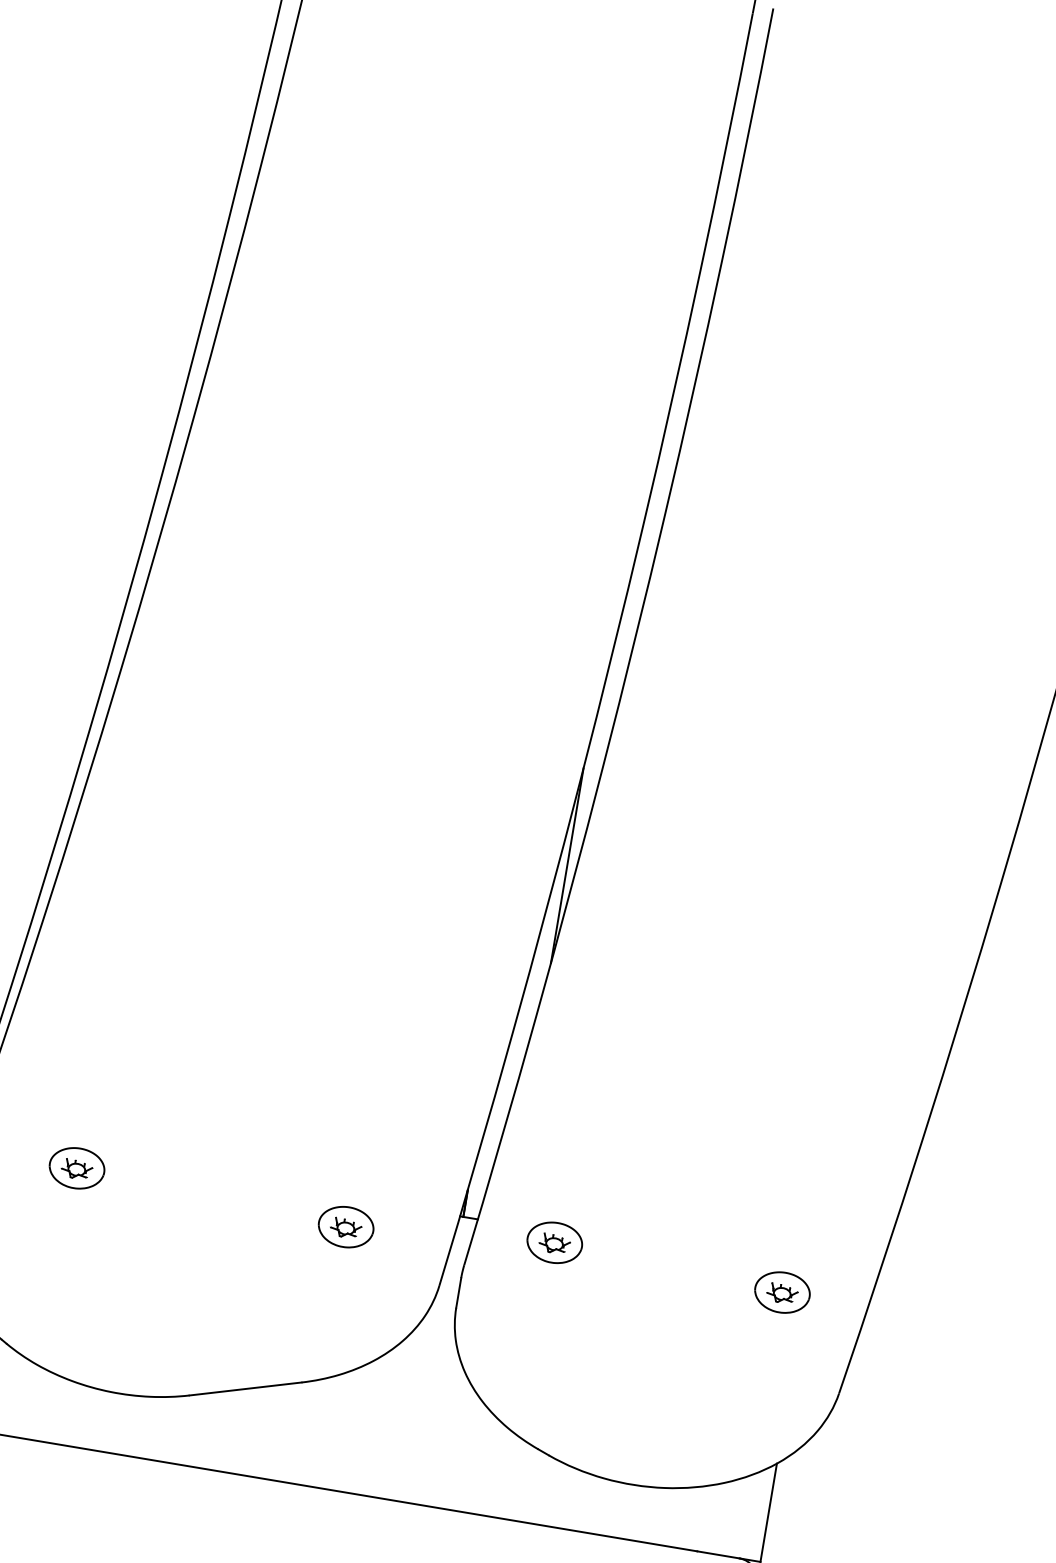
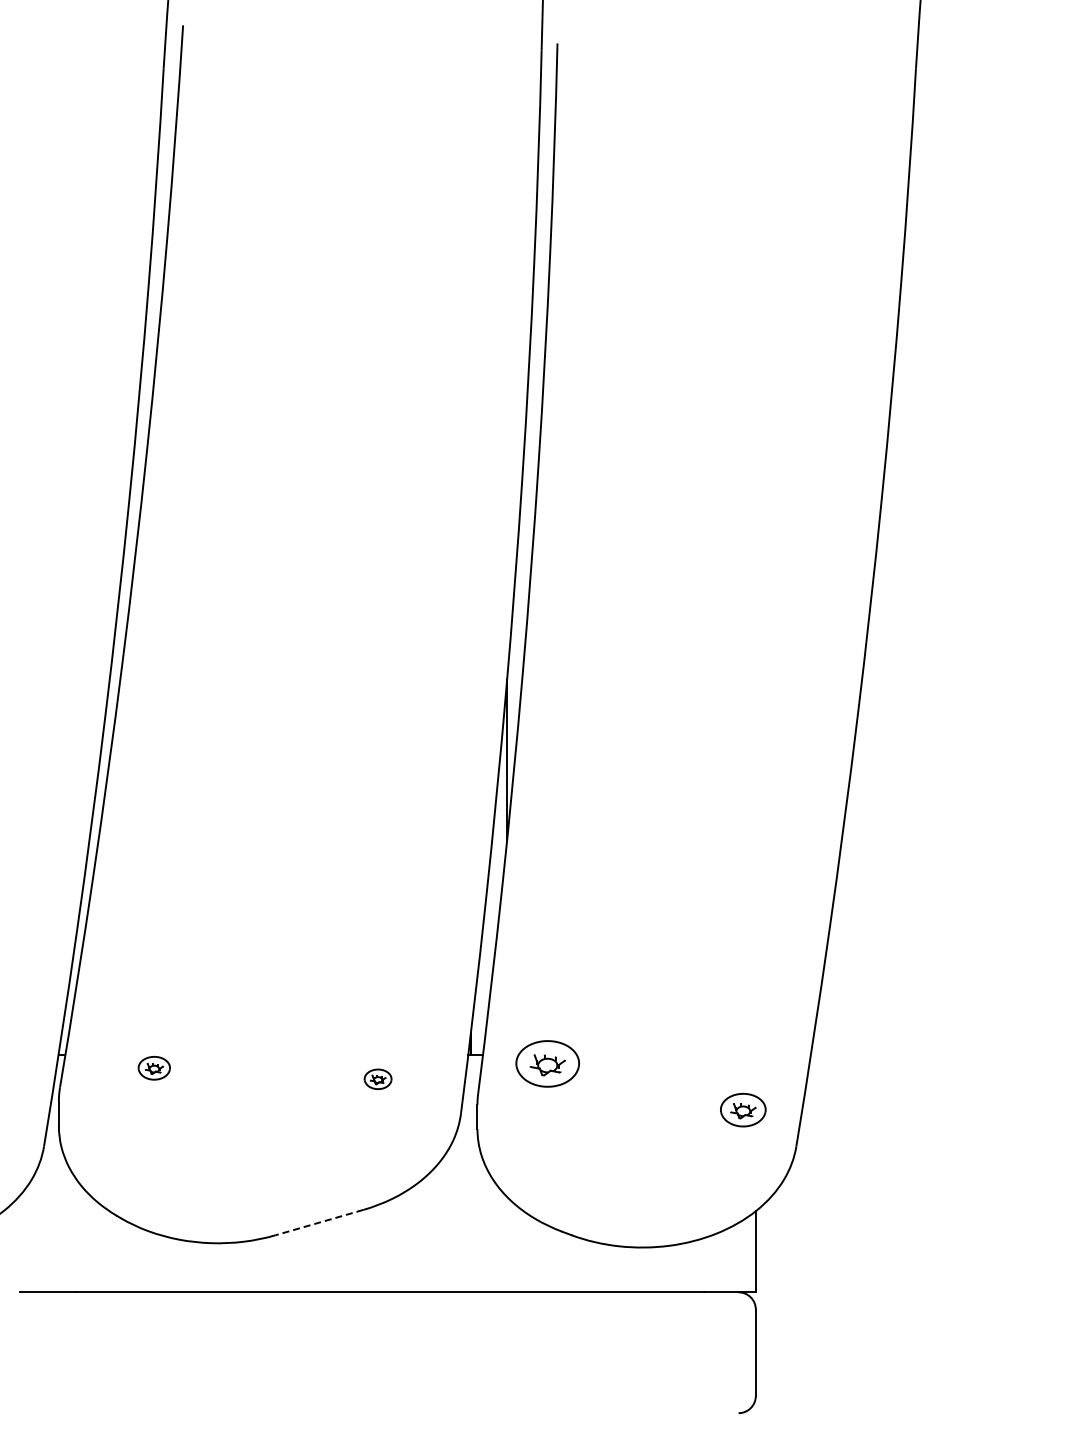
part: (77, 1168) -> (154, 1068), size x0.7
part: (345, 1227) -> (377, 1079), size x0.6
part: (554, 1242) -> (547, 1063), size x1.4
part: (782, 1293) -> (743, 1110), moved
line: (245, 1388) -> (319, 1222), solid -> dashed

